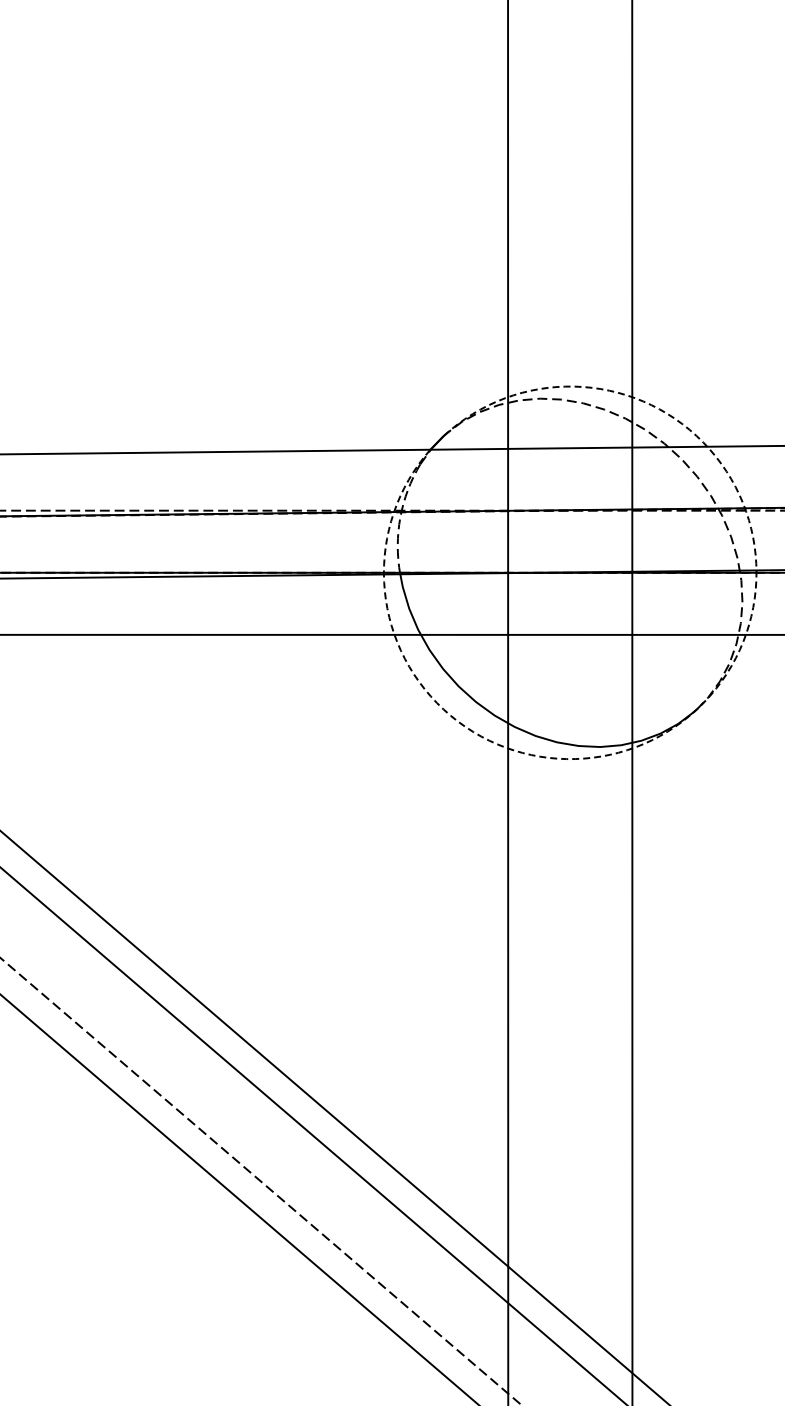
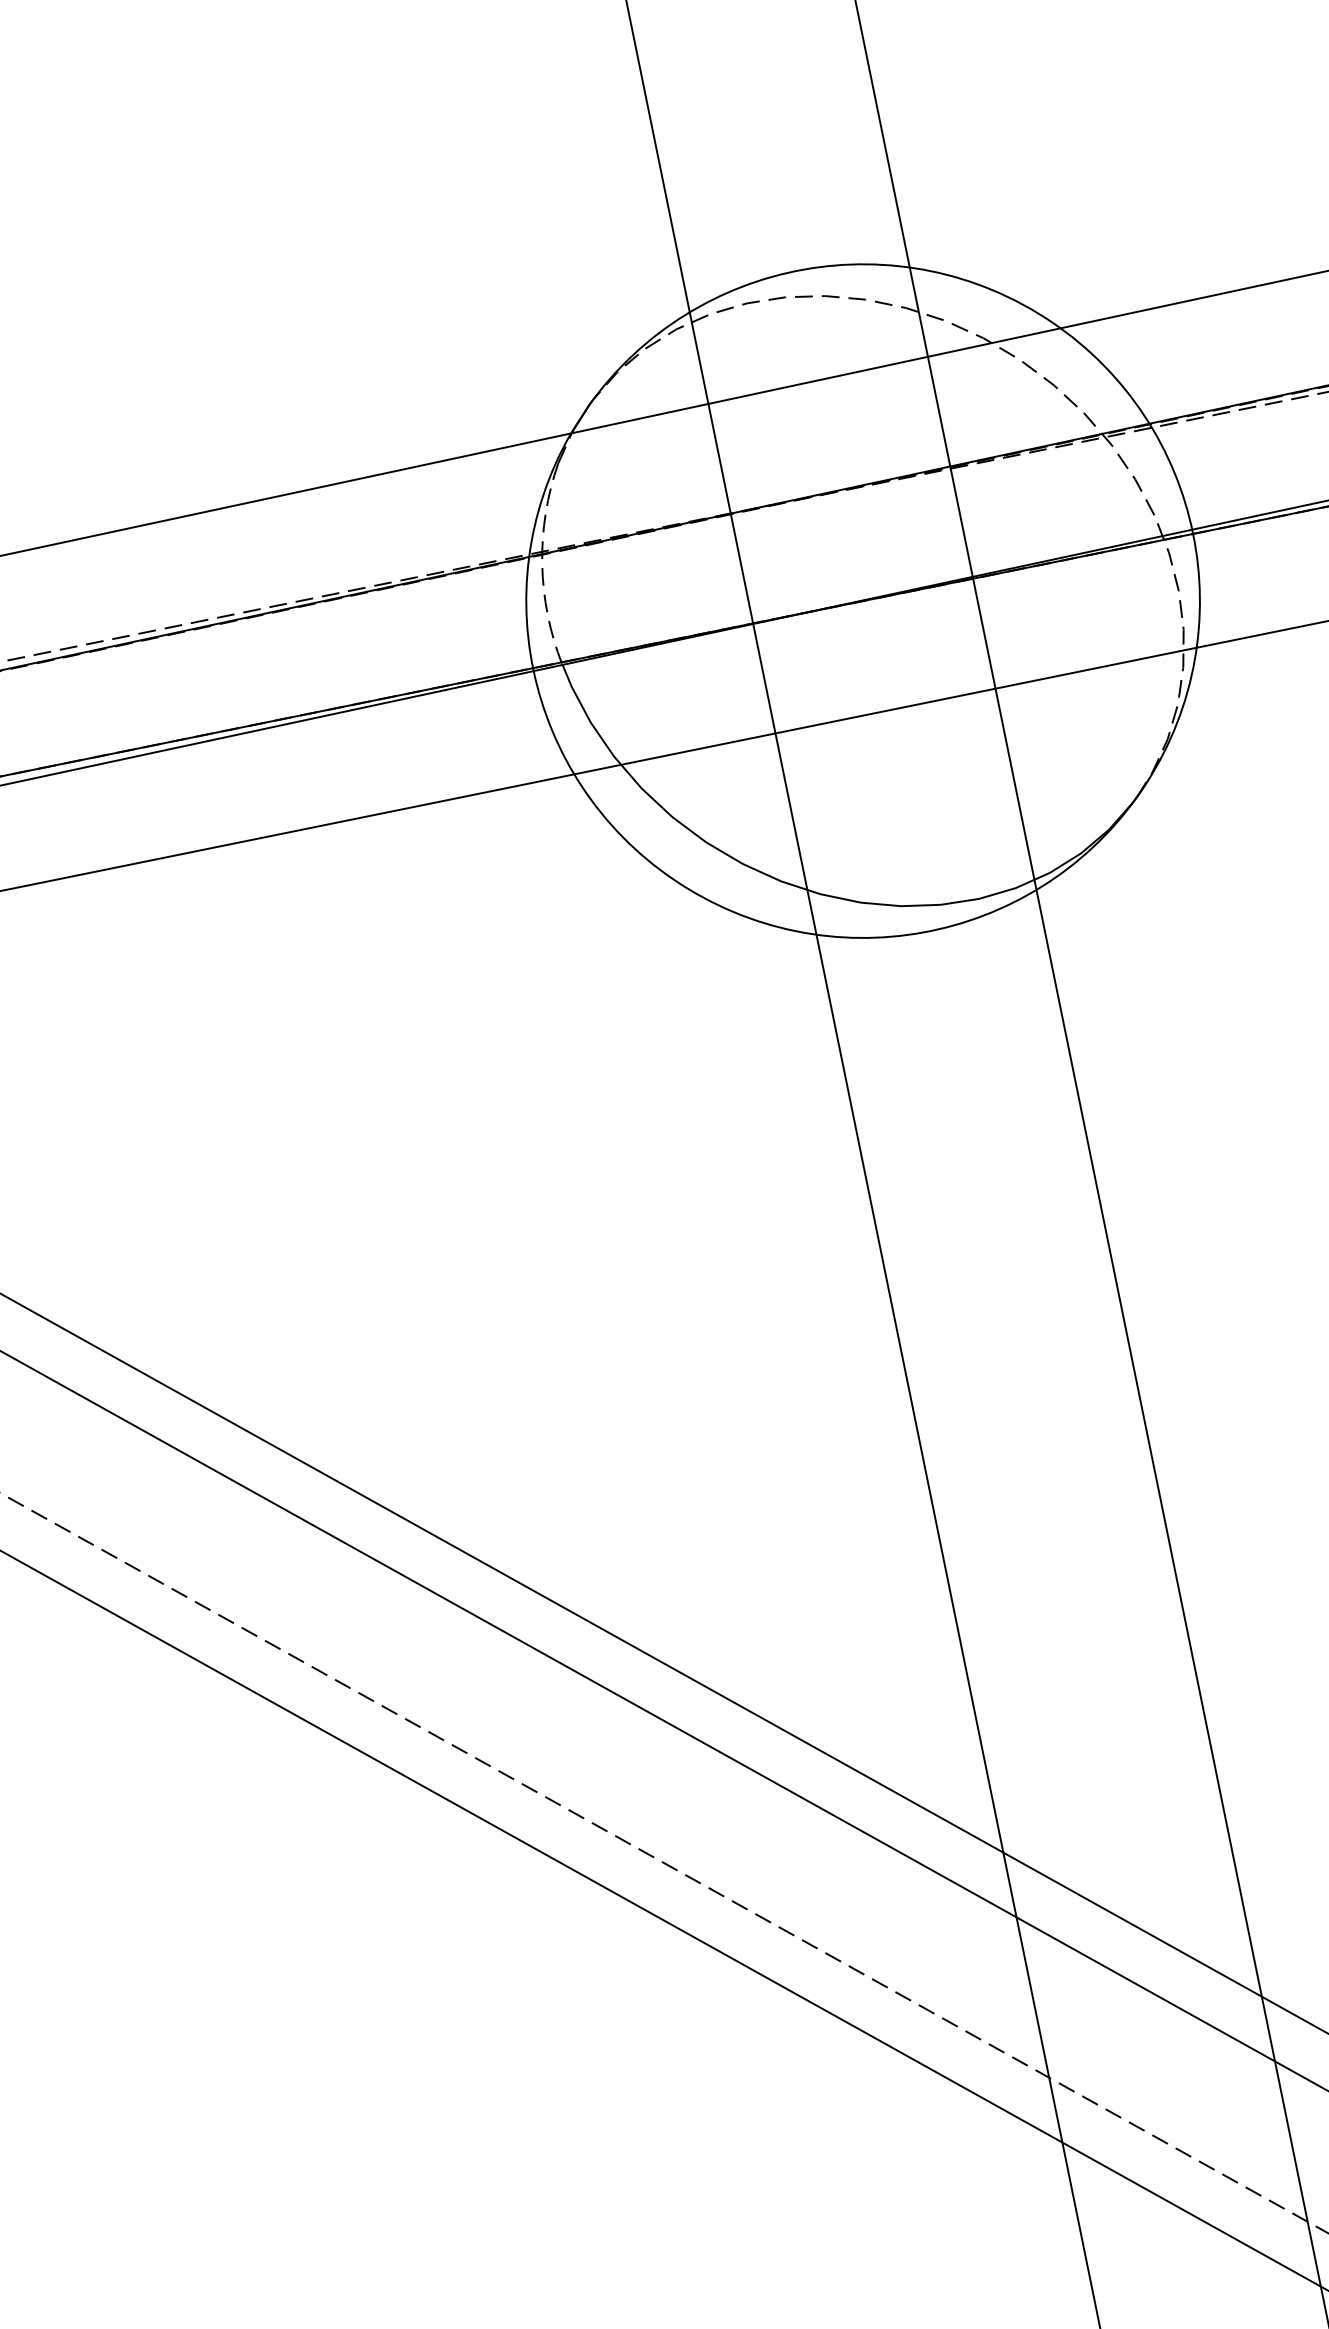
arc: (703, 702) -> (1145, 782), dashed -> solid

